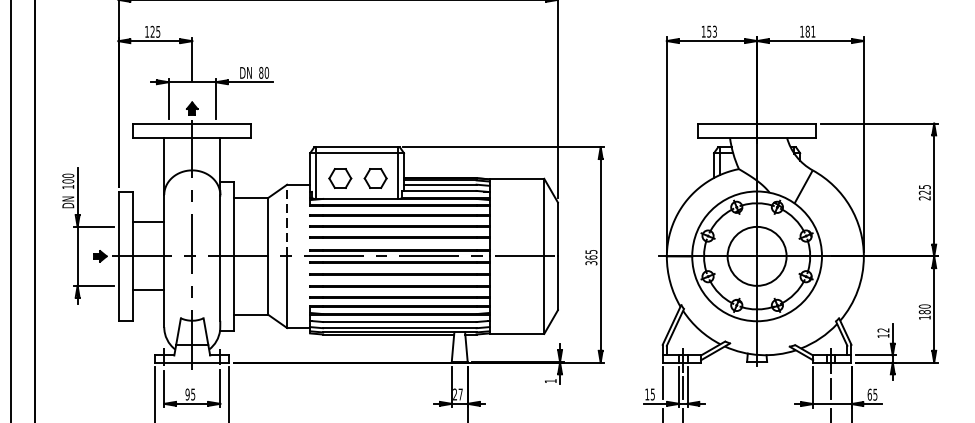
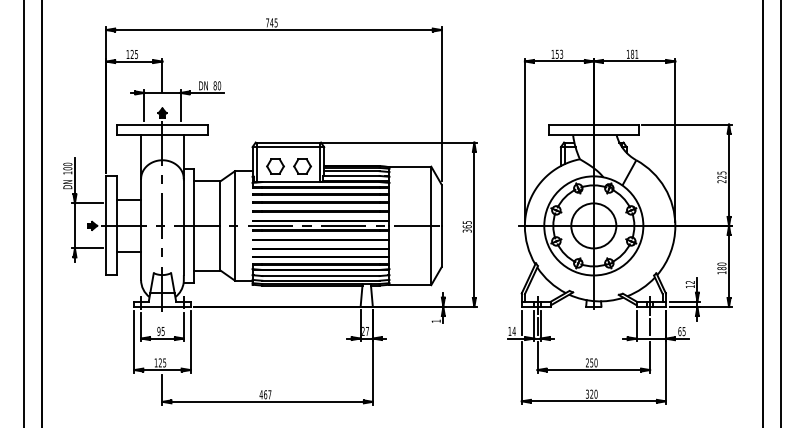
line: (286, 220) -> (234, 198), dashed -> solid
text: (651, 393) -> (513, 330), 15 -> 14

